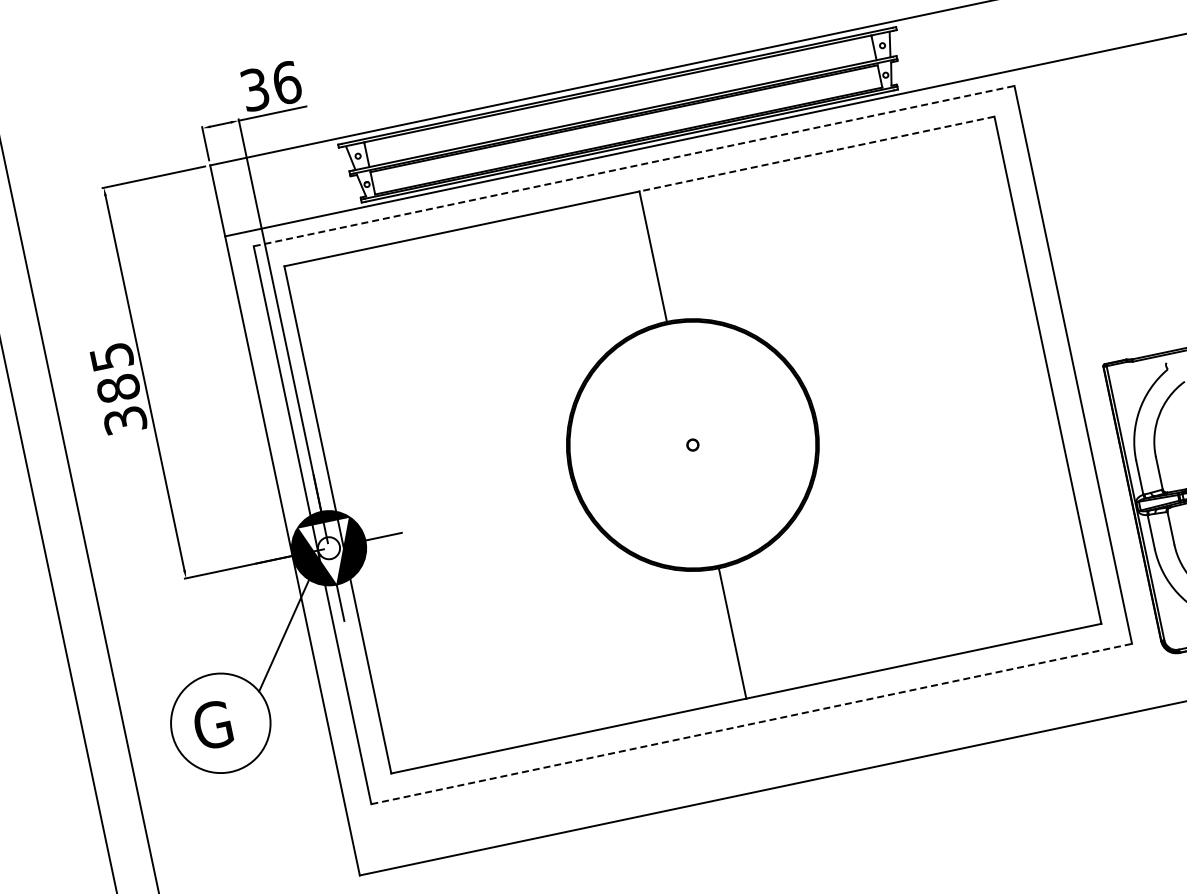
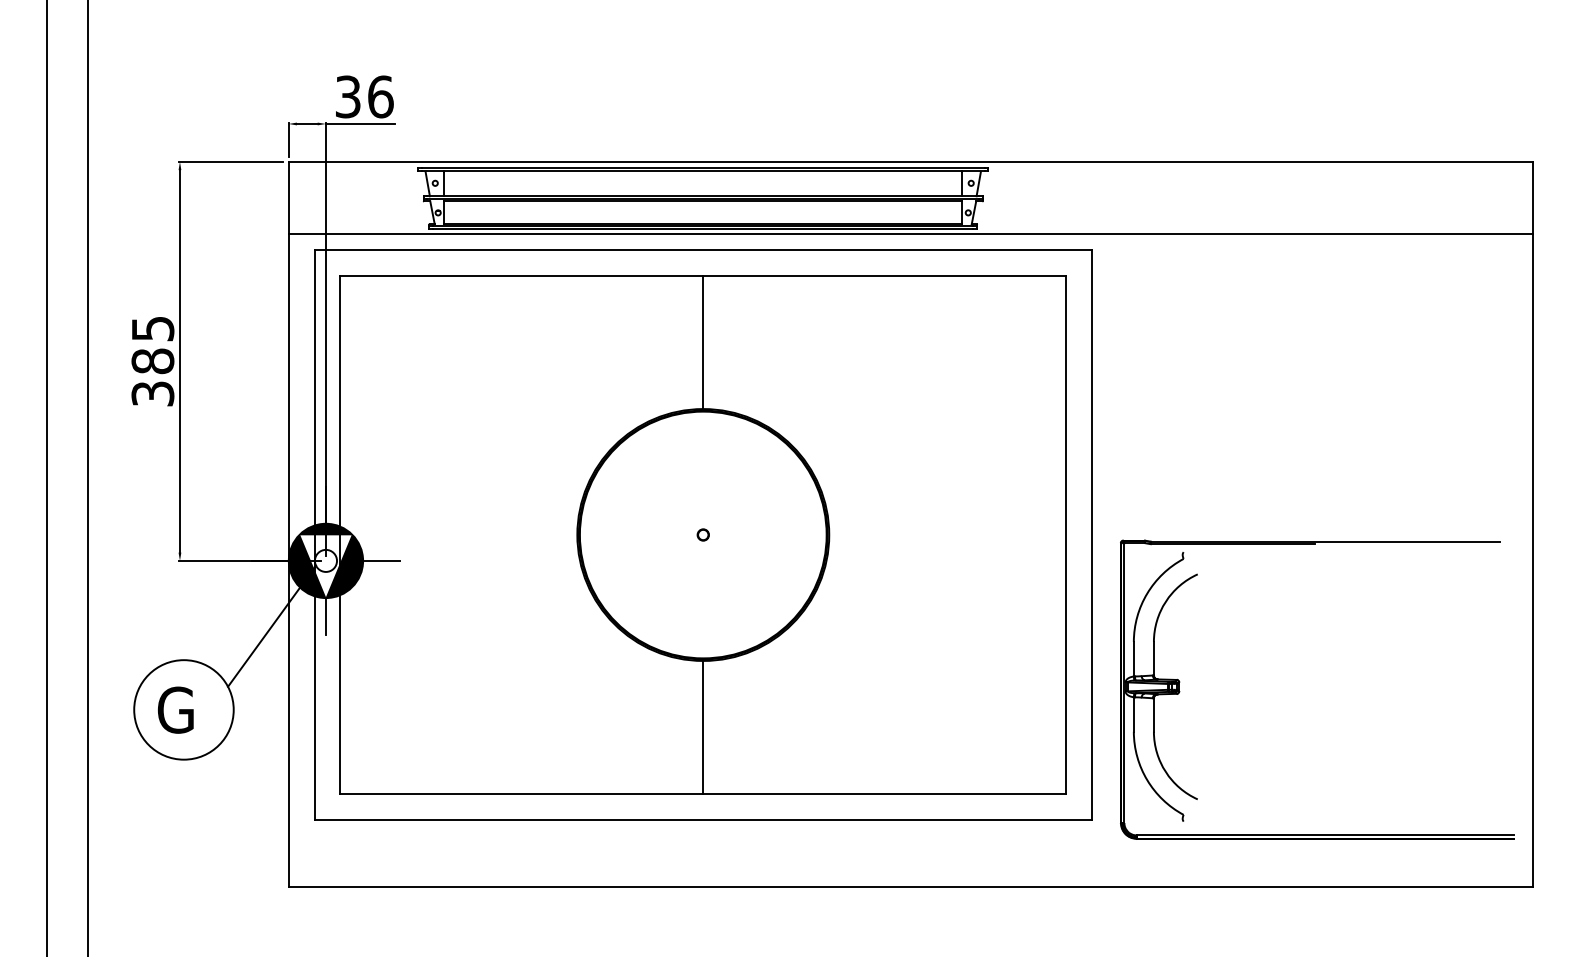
line: (816, 153) -> (884, 275), dashed -> solid
line: (634, 165) -> (703, 249), dashed -> solid
line: (751, 724) -> (703, 820), dashed -> solid

